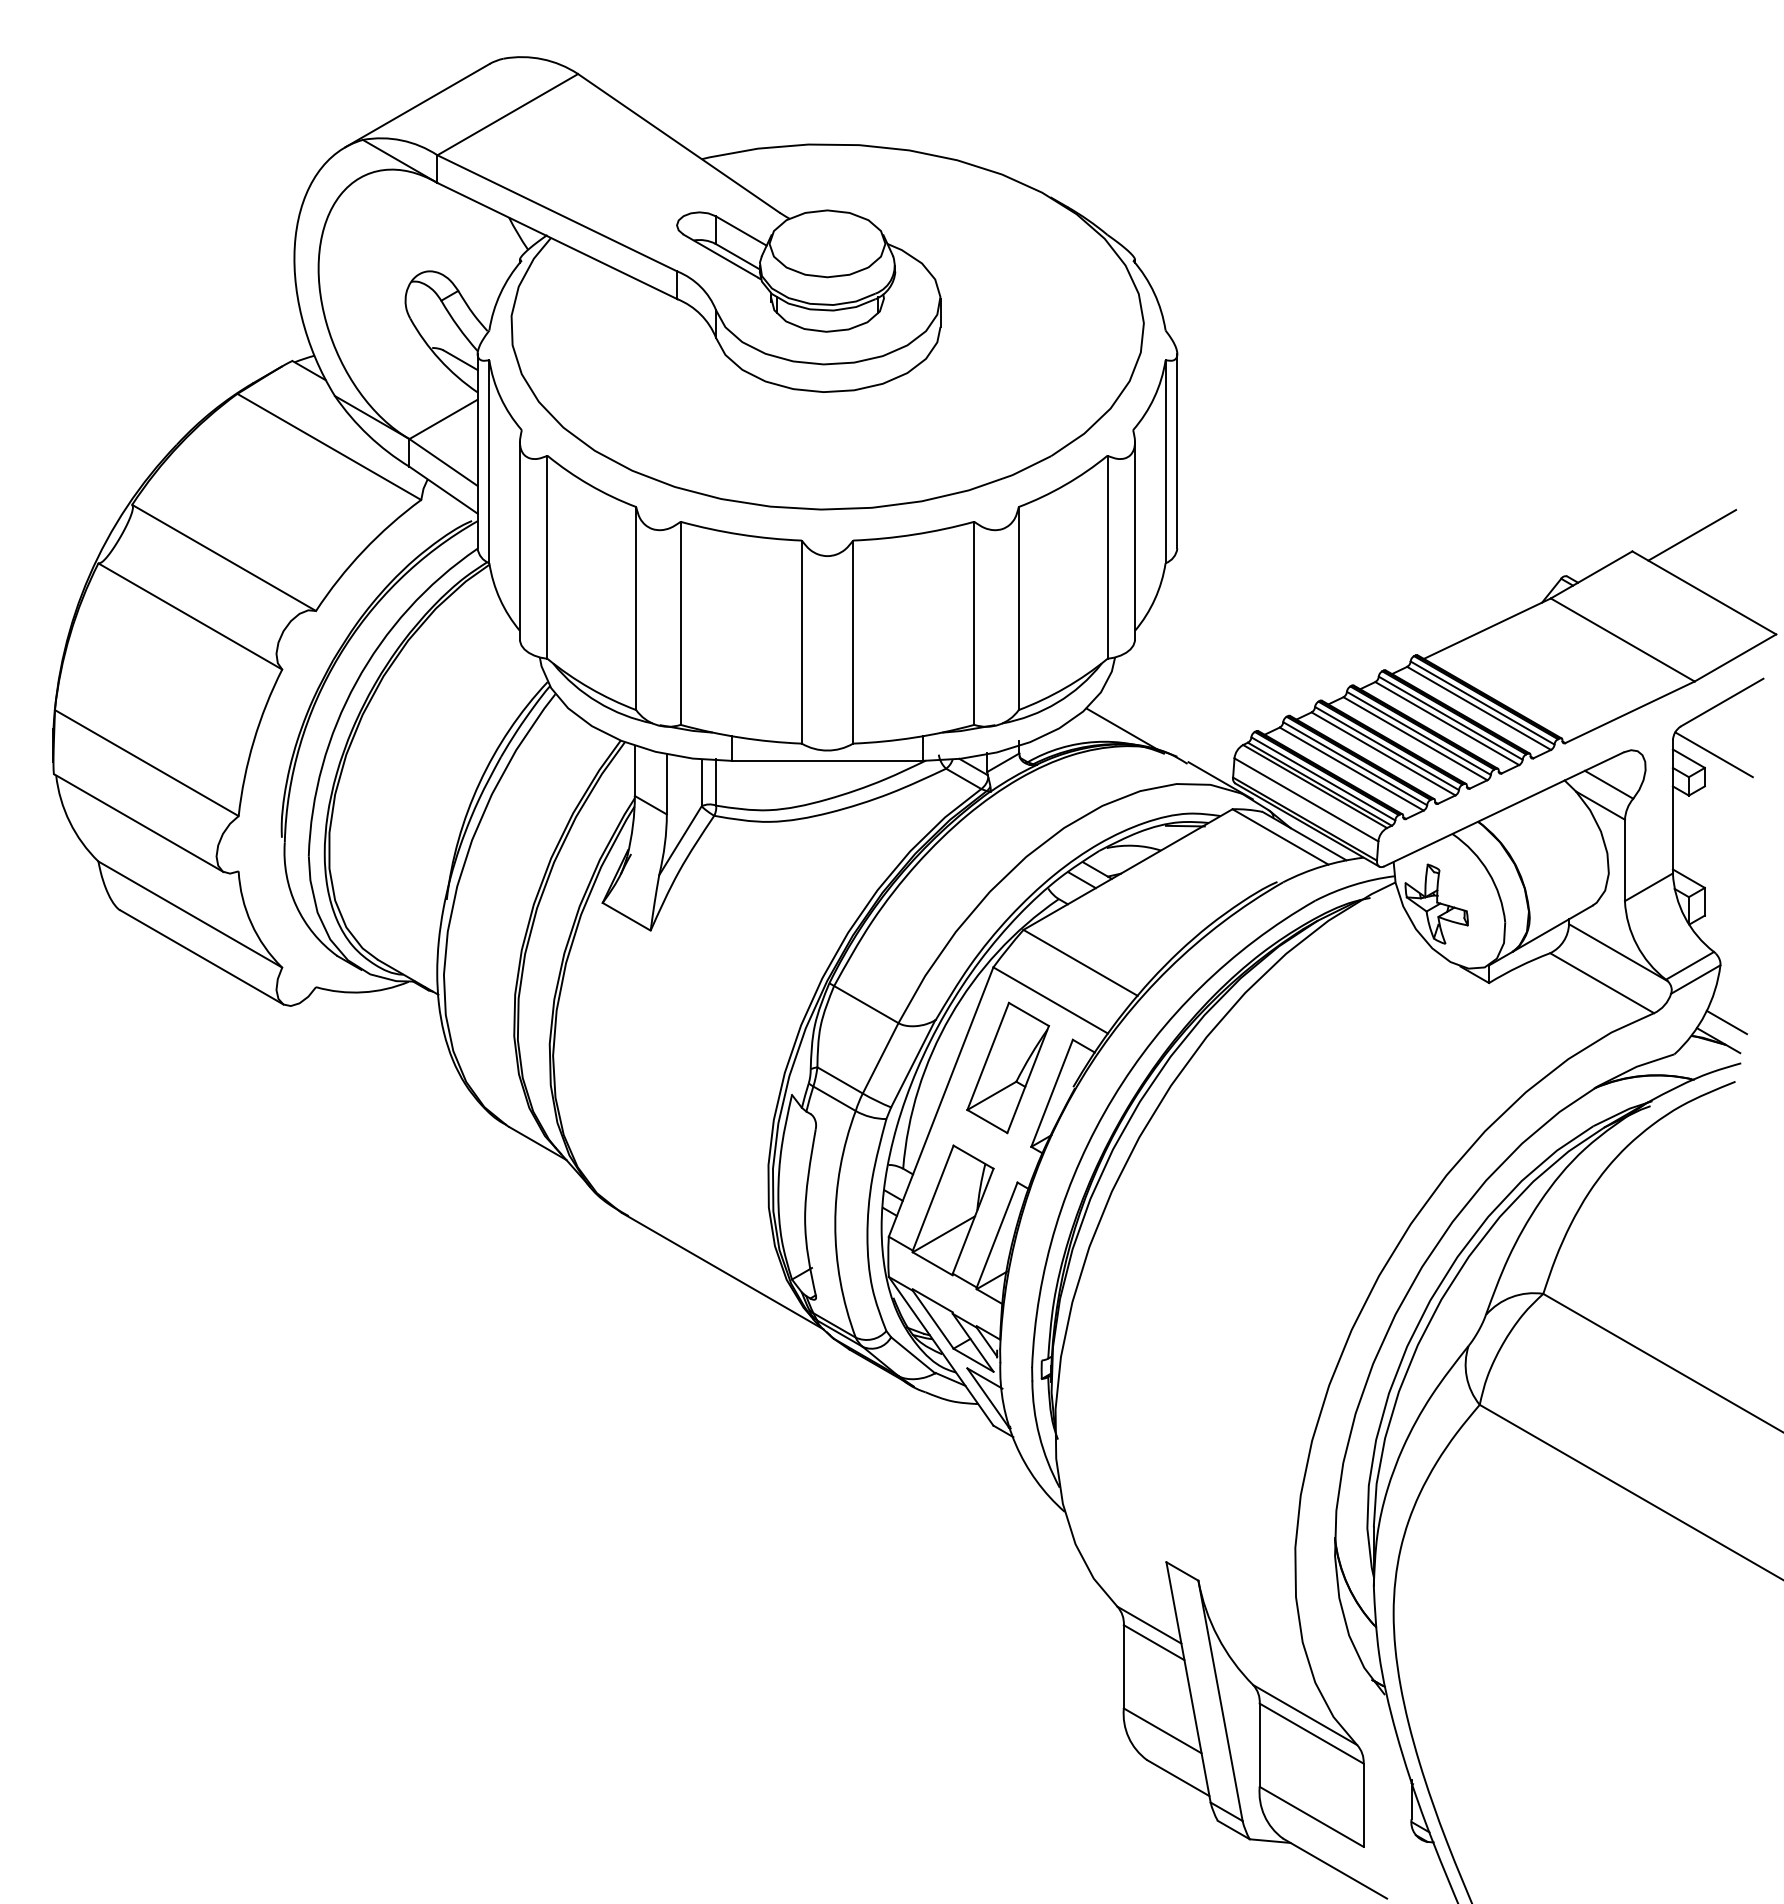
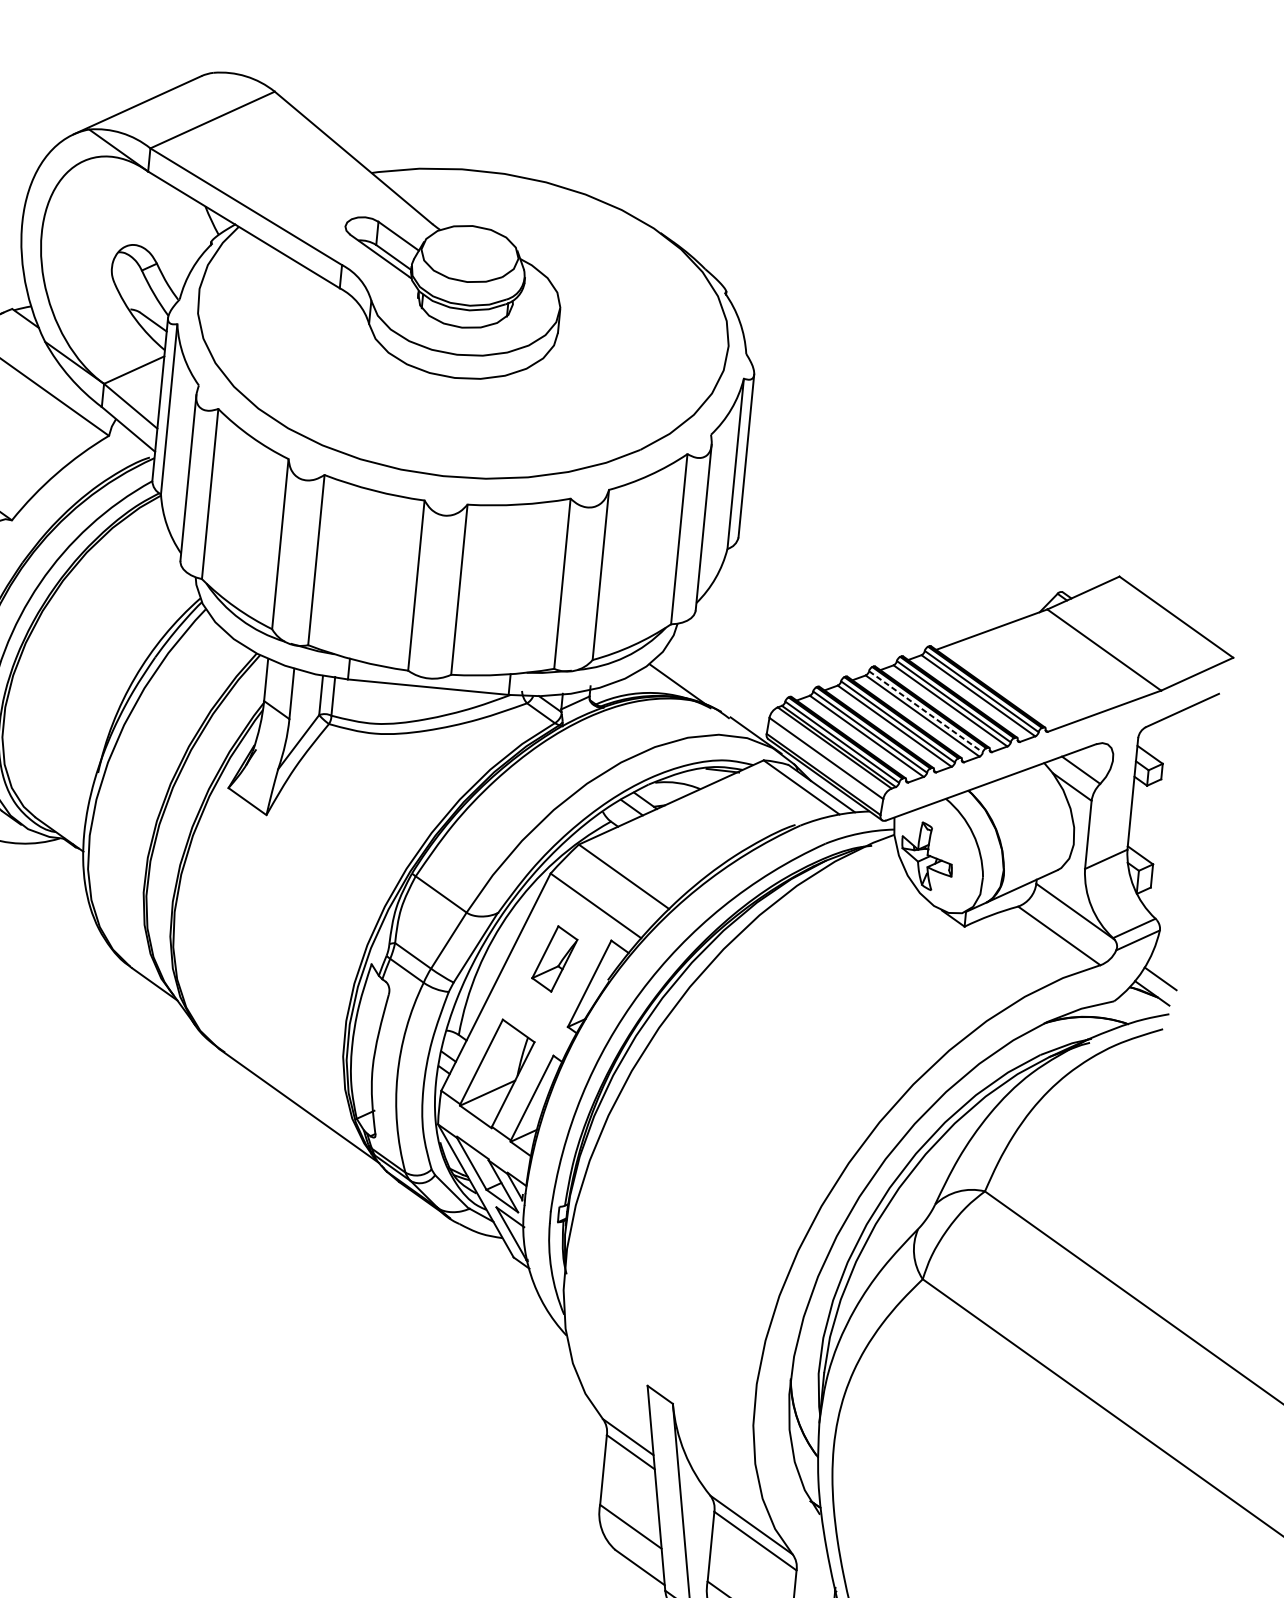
line: (1692, 535) -> (1171, 568), removed
line: (1419, 733) -> (926, 711), solid -> dashed
line: (1713, 754) -> (1171, 753), removed
part: (1007, 1067) -> (554, 958), size x0.6

